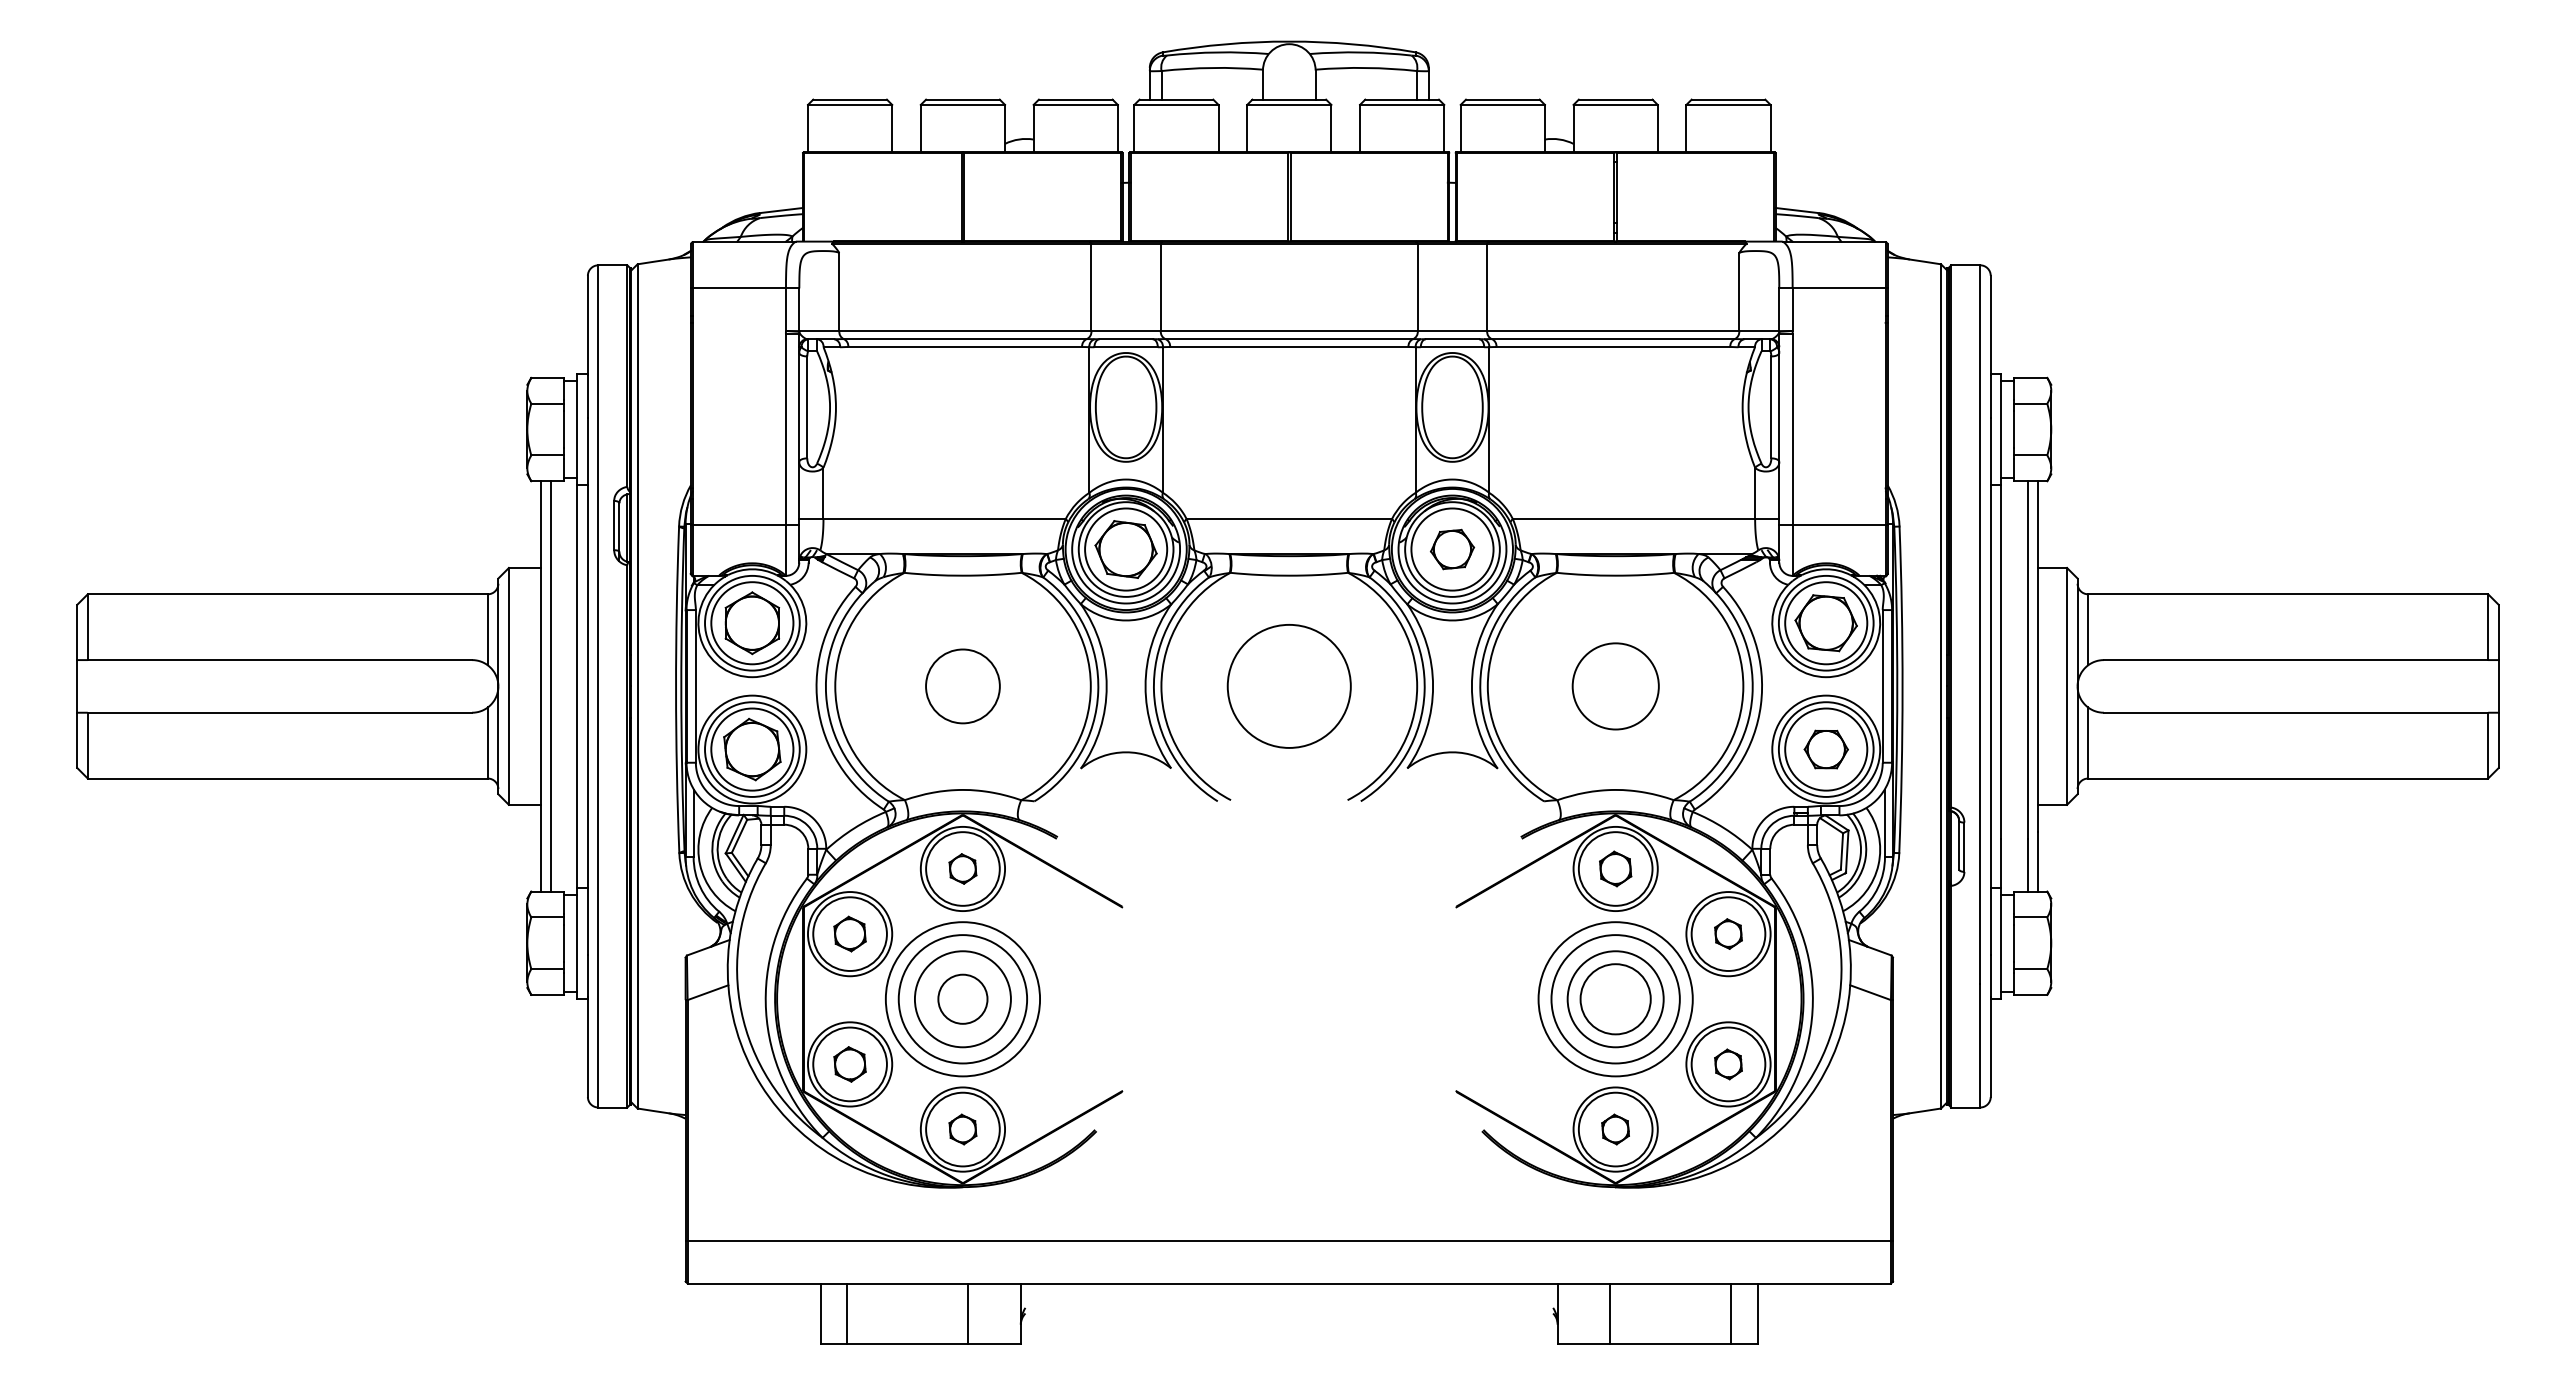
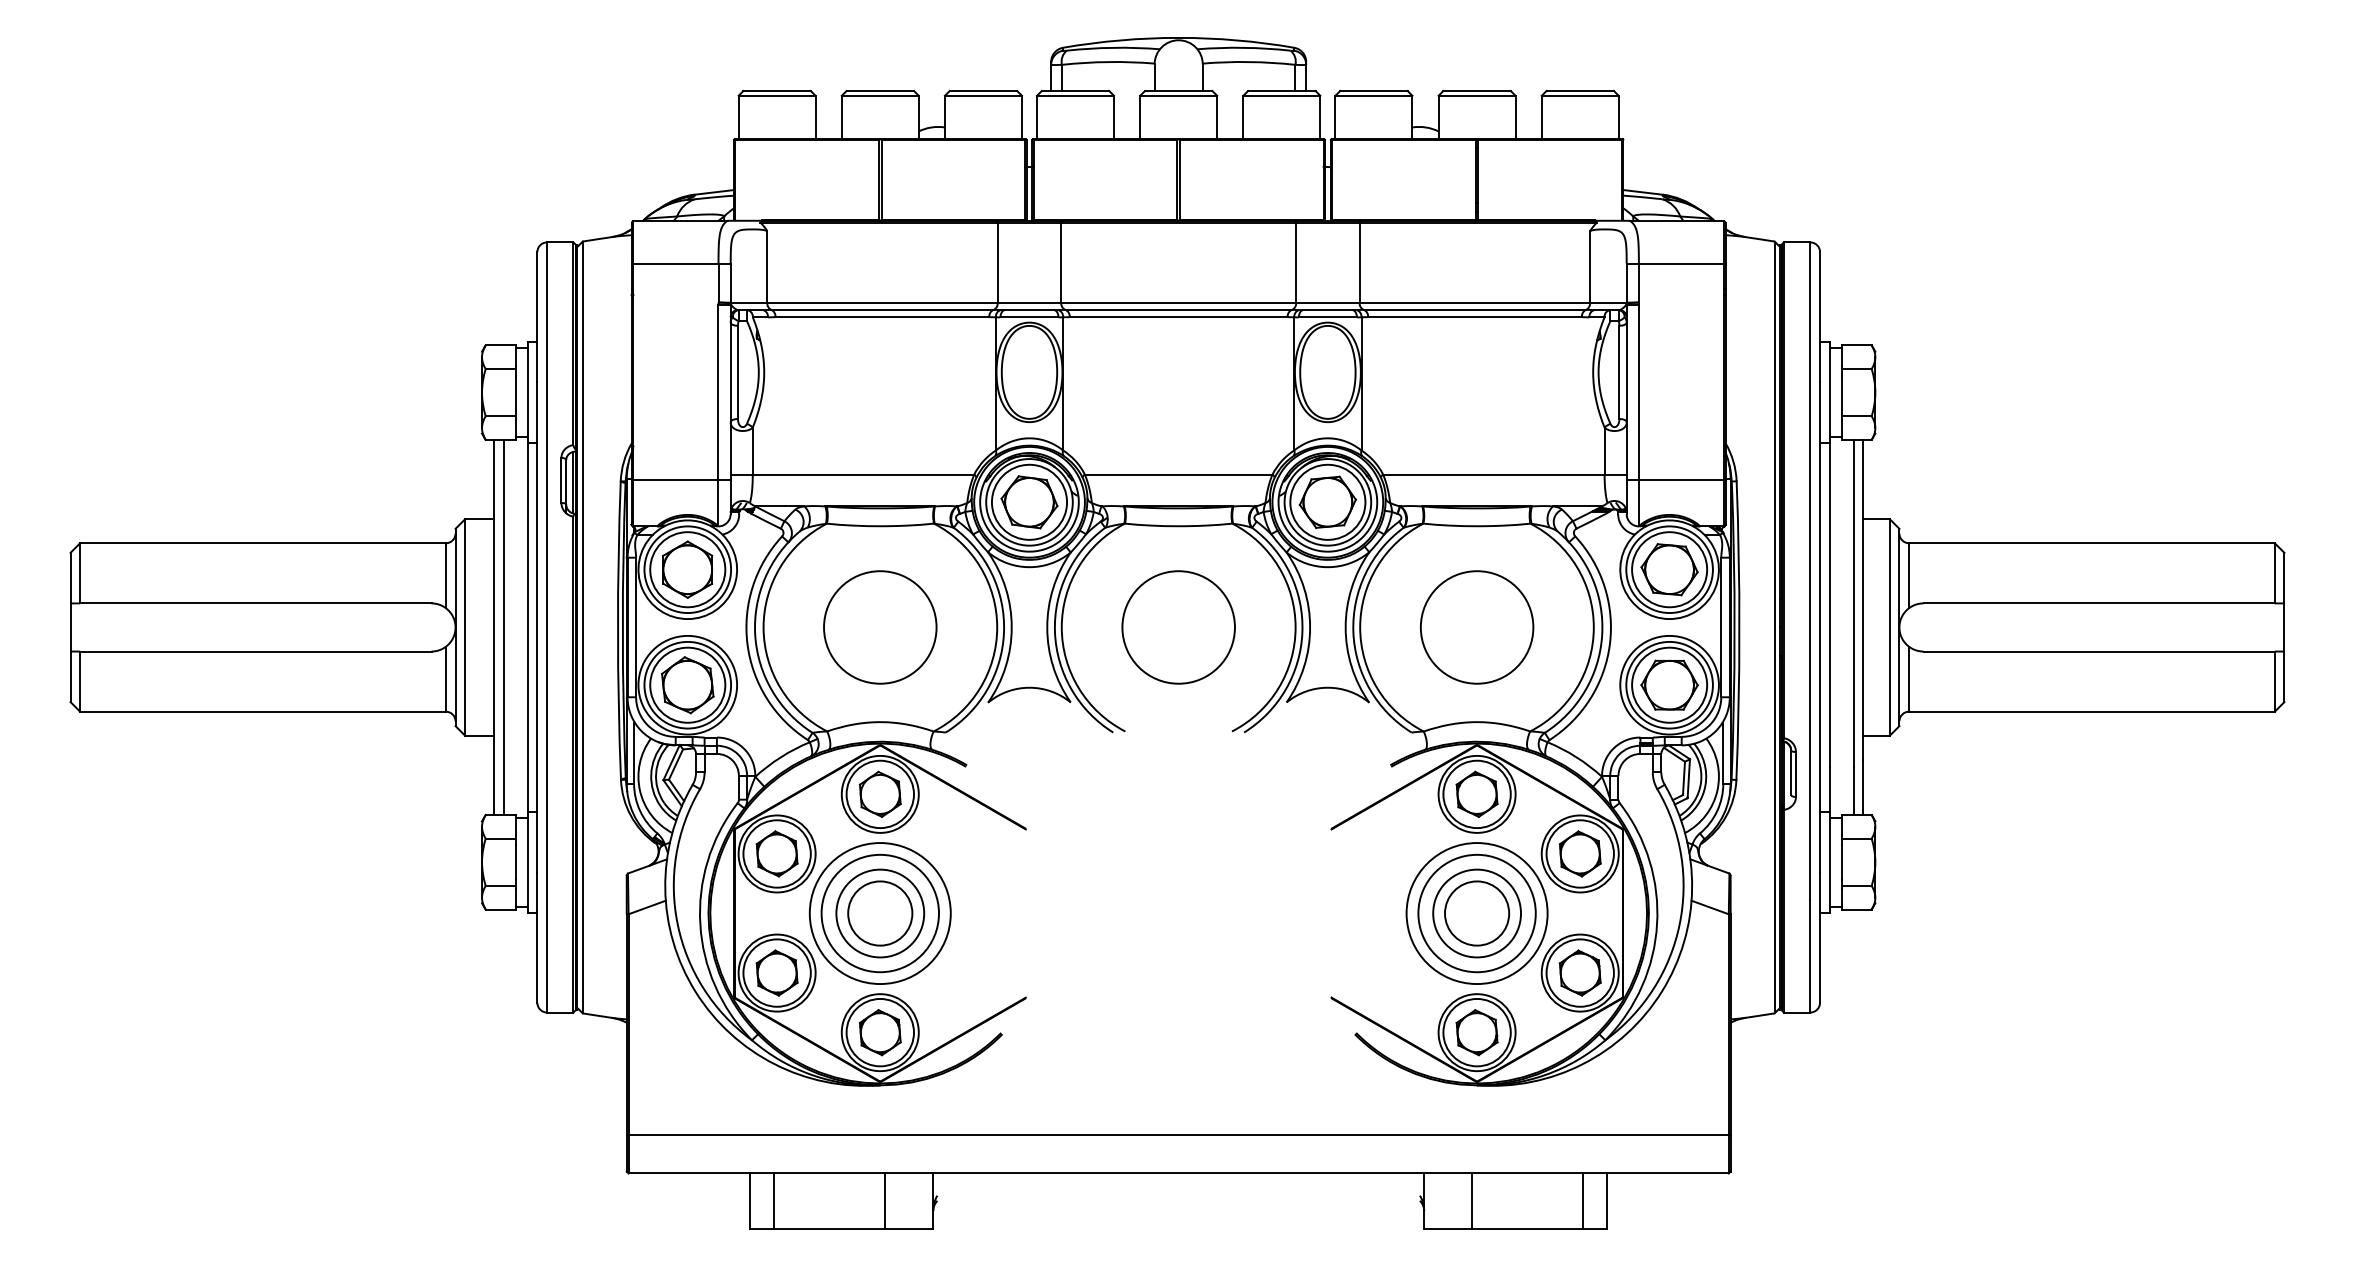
part: (1452, 549) -> (1327, 502), size x1.43
circle: (962, 686) -> (879, 627), size x1.67
circle: (1615, 686) -> (1476, 627), size x1.43
part: (1826, 749) -> (1669, 685), size x1.43
part: (962, 868) -> (879, 793), size x1.67
part: (1615, 868) -> (1476, 793), size x1.43
part: (849, 933) -> (776, 853), size x1.43
part: (1728, 933) -> (1580, 853), size x1.67
circle: (962, 999) -> (879, 913), size x1.43
part: (849, 1064) -> (776, 973), size x1.43
part: (1728, 1064) -> (1580, 973), size x1.67
part: (962, 1129) -> (879, 1032), size x1.67
part: (1615, 1129) -> (1476, 1032), size x1.67

